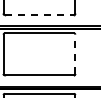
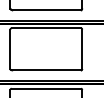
line: (39, 14) -> (46, 9), dashed -> solid
line: (75, 54) -> (82, 49), dashed -> solid

